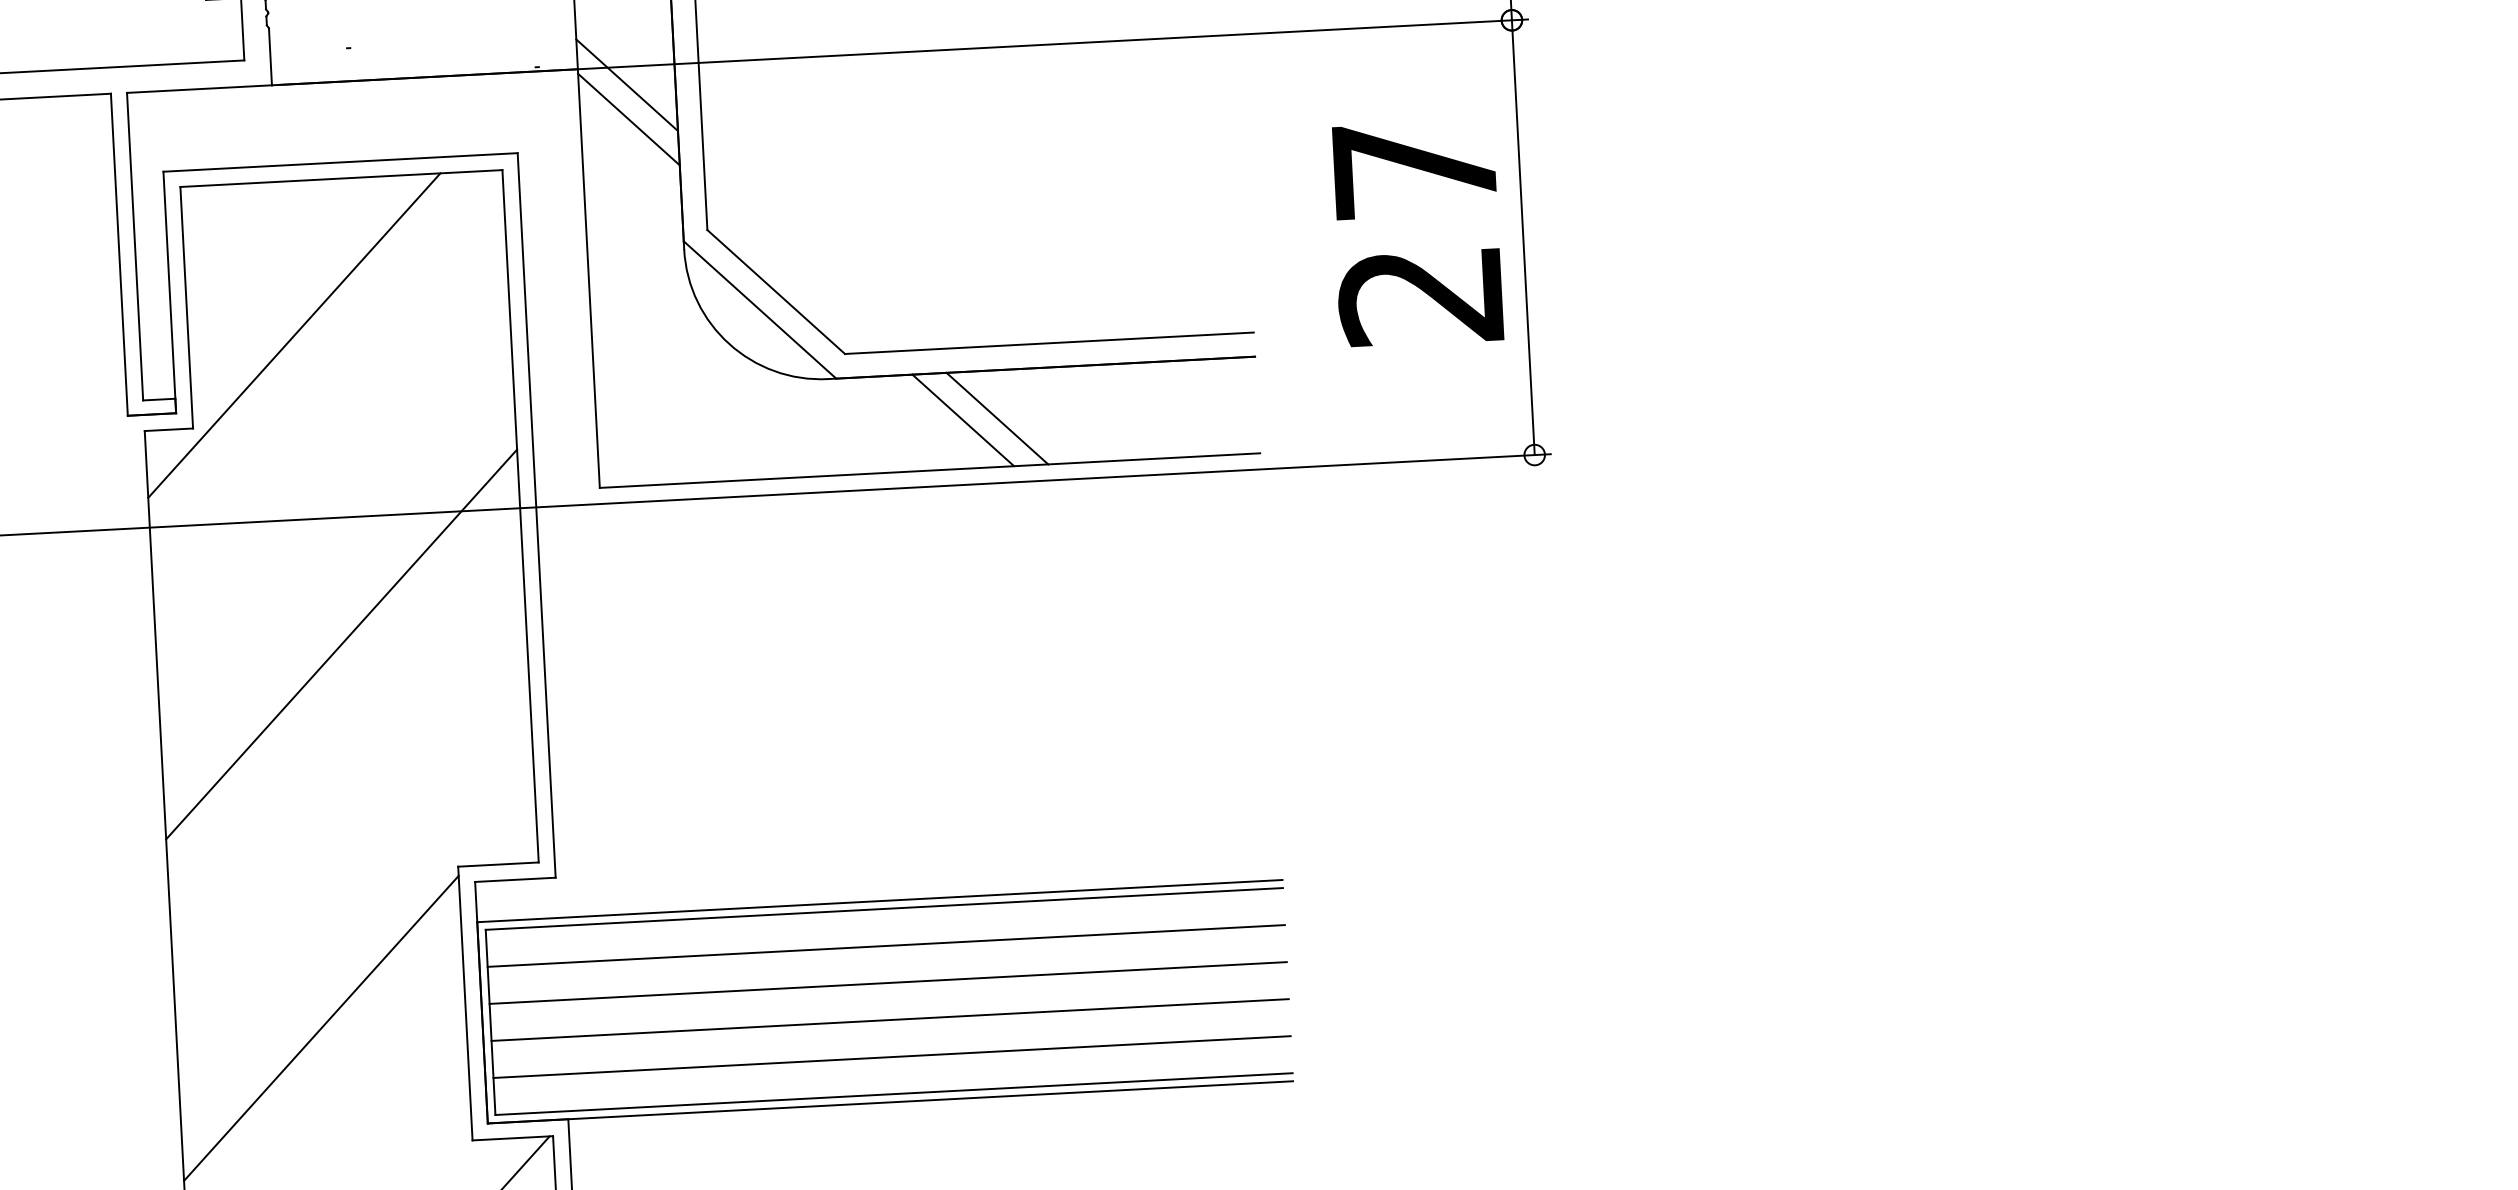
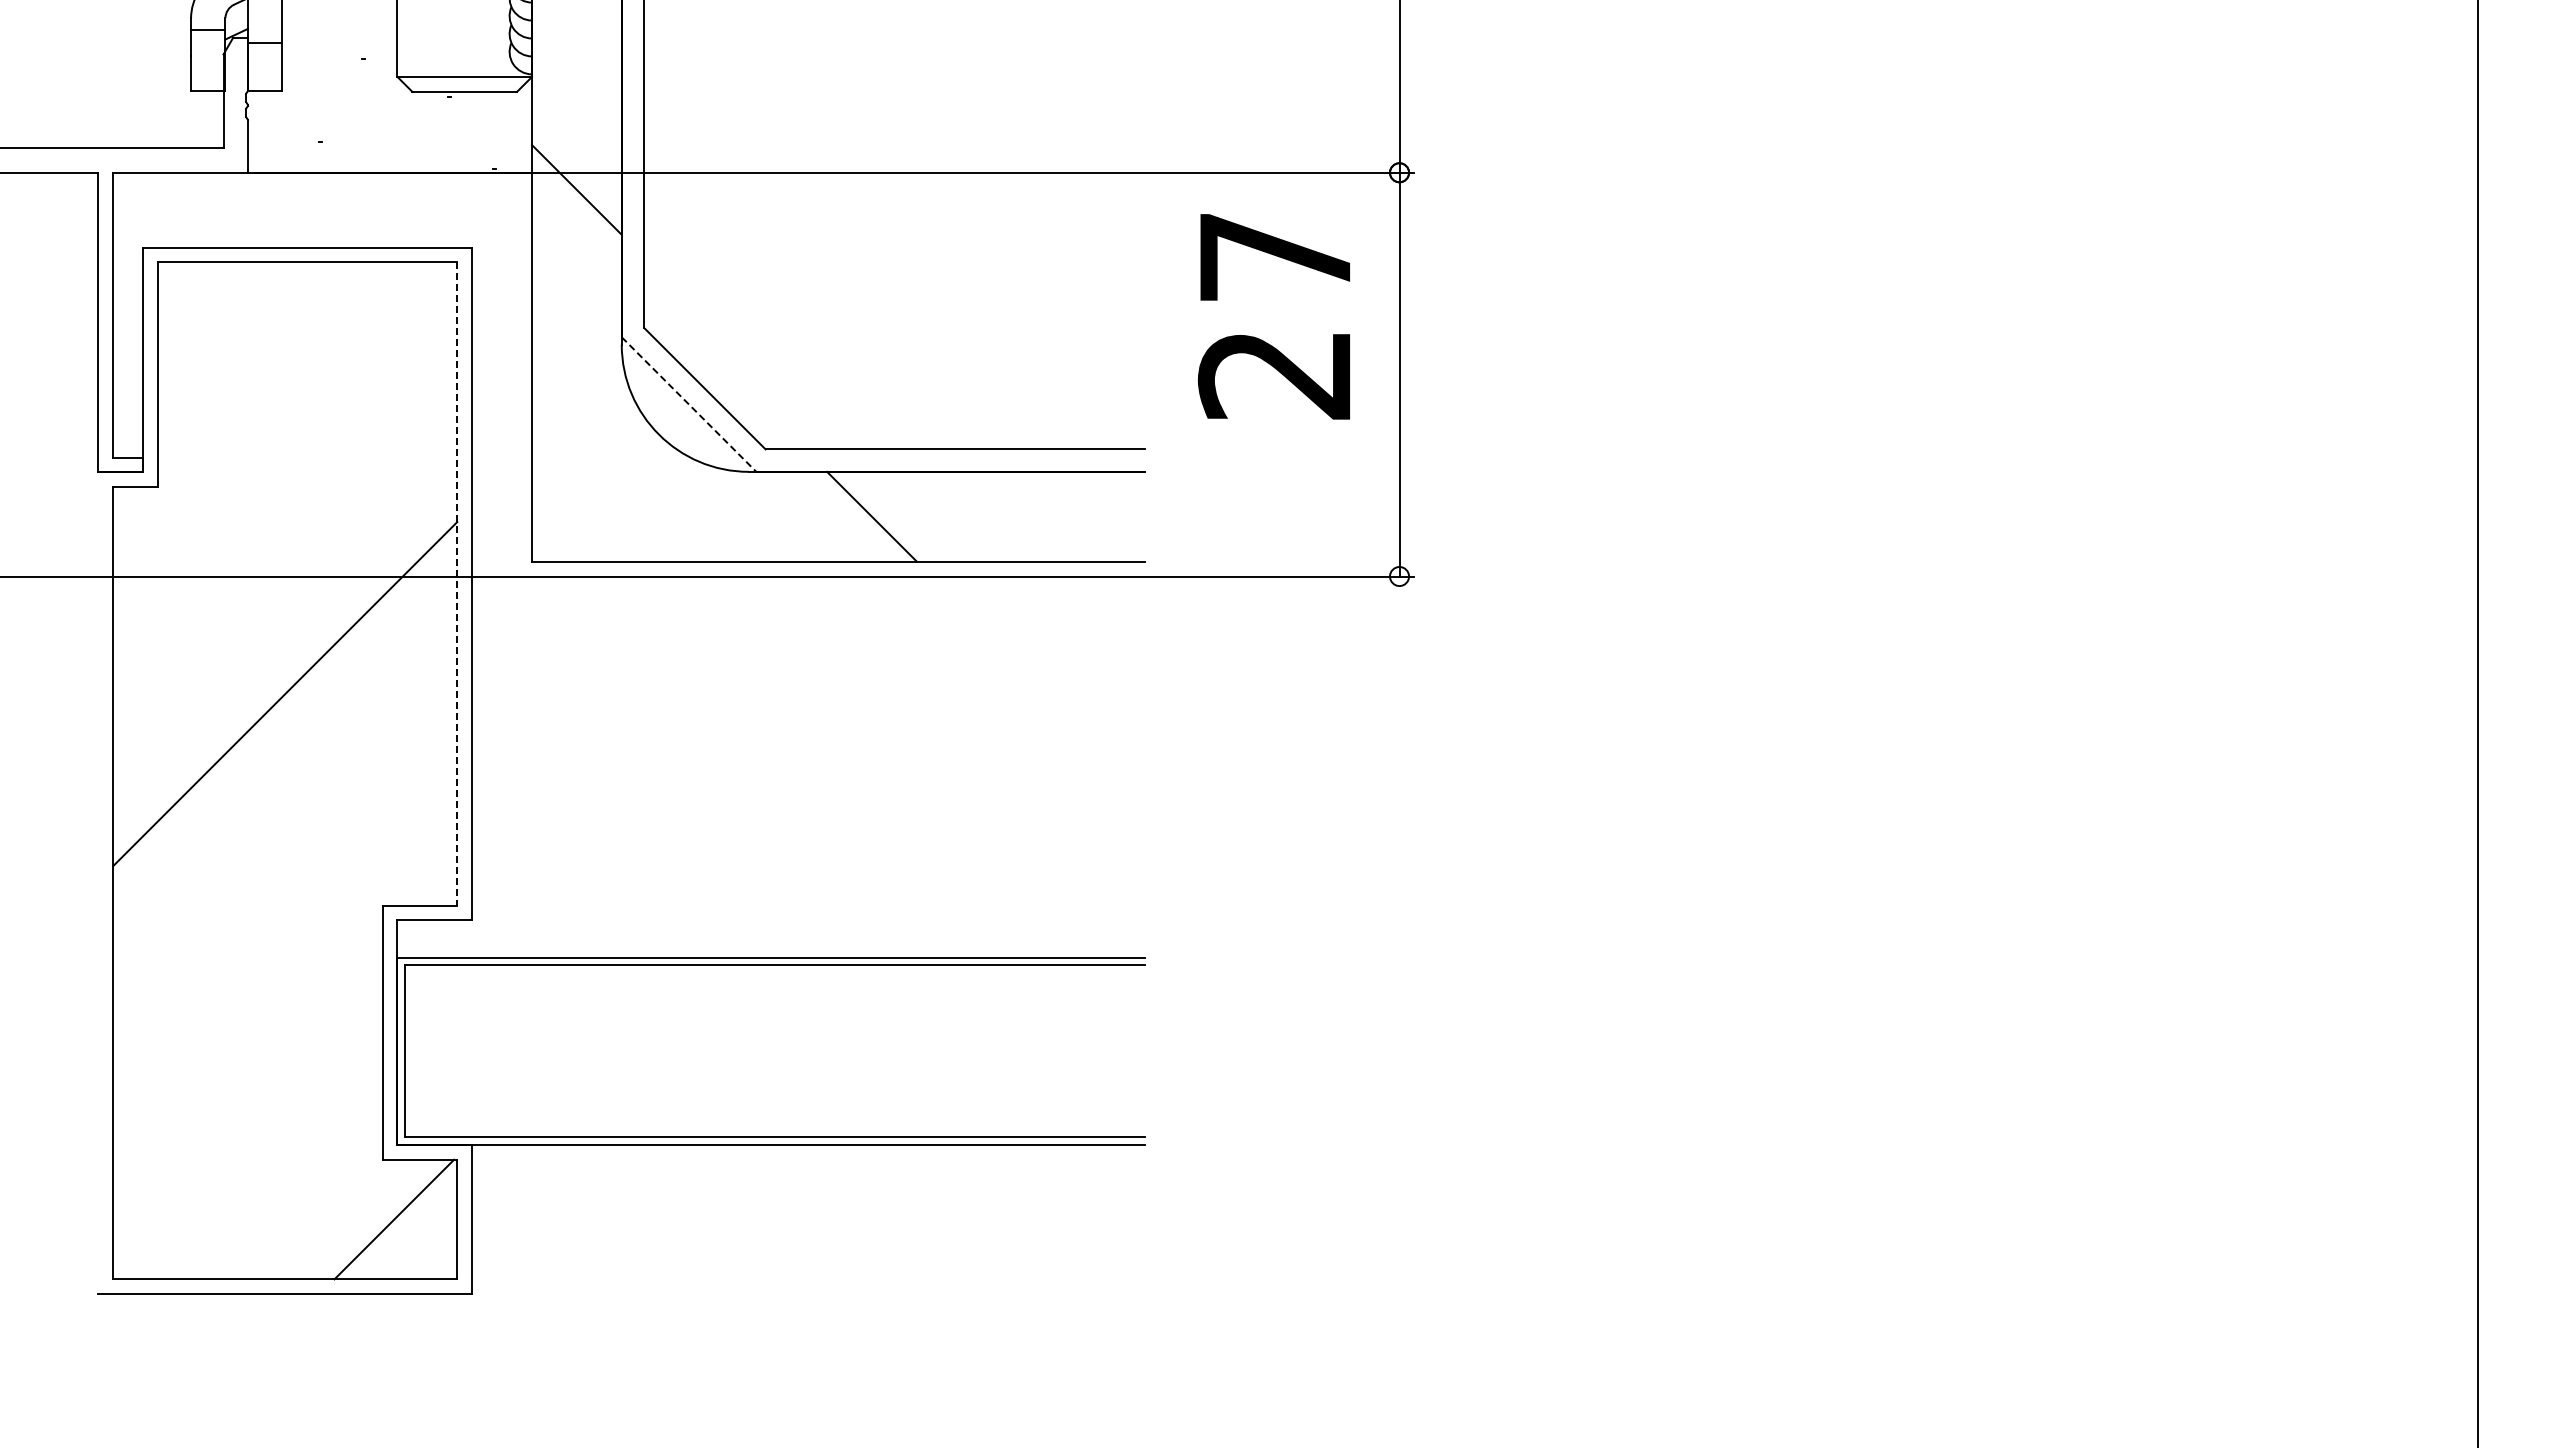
line: (628, 119) -> (576, 221), removed
text: (1416, 233) -> (1273, 316), moved
line: (760, 309) -> (689, 404), solid -> dashed
line: (294, 335) -> (256, 405), removed
line: (997, 418) -> (903, 516), removed
line: (520, 516) -> (457, 584), solid -> dashed
line: (885, 945) -> (774, 999), removed
line: (887, 983) -> (774, 1034), removed
line: (889, 1020) -> (774, 1068), removed
line: (320, 1028) -> (247, 1048), removed
line: (891, 1056) -> (774, 1102), removed

